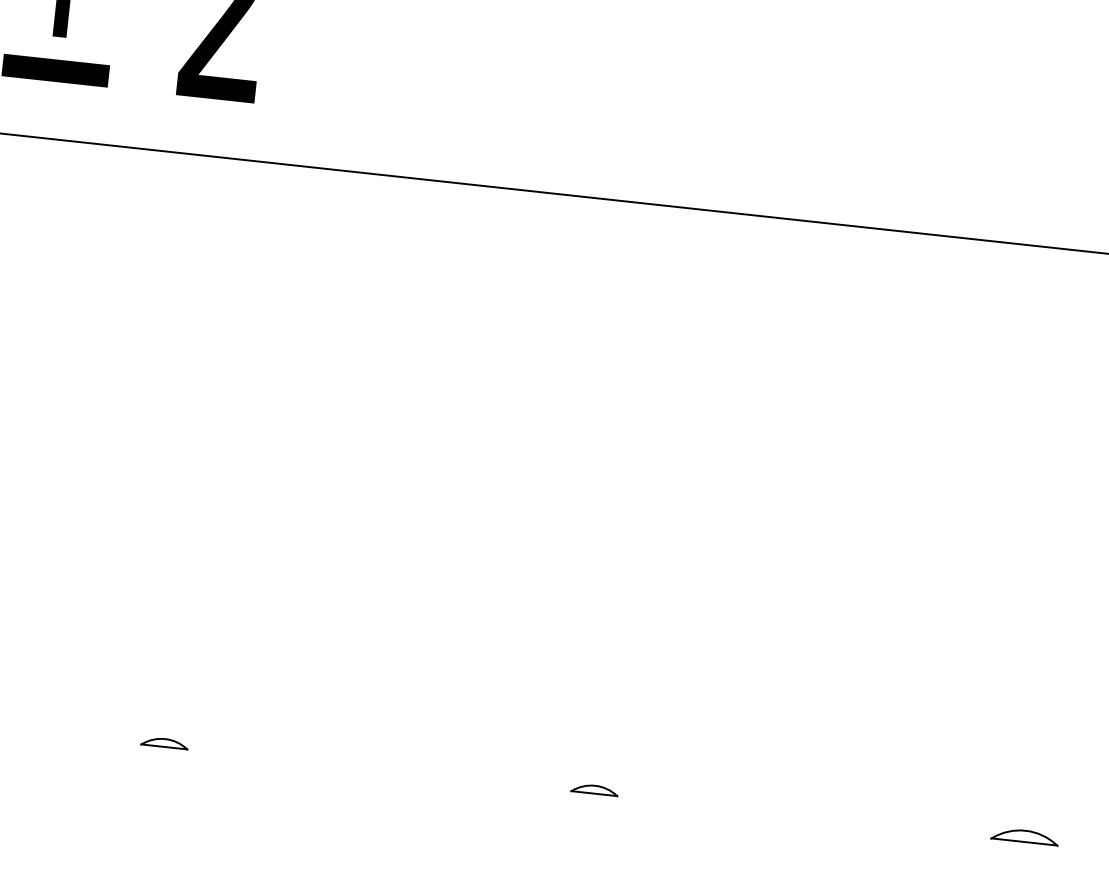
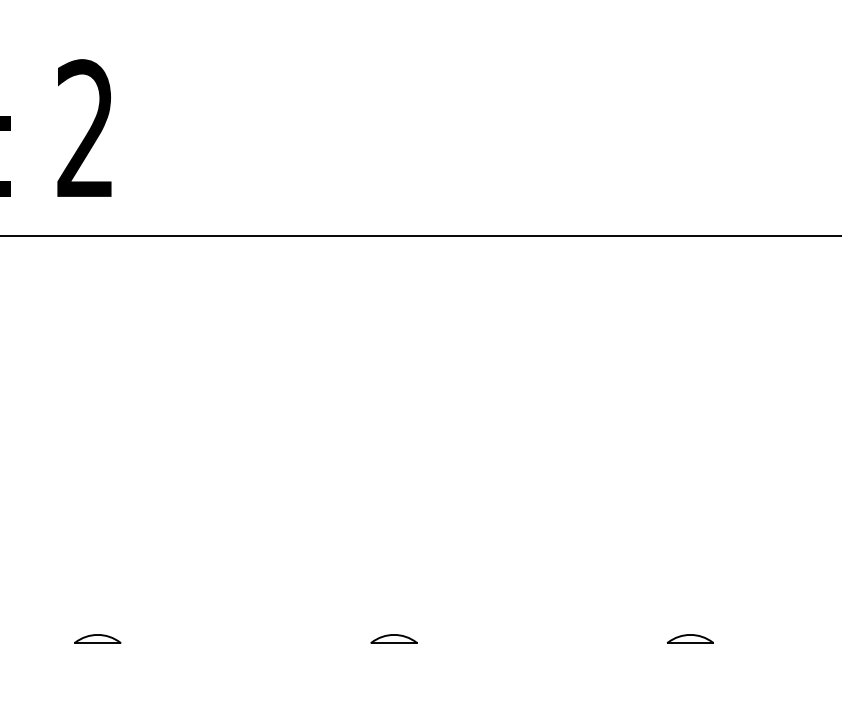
part: (164, 742) -> (97, 638), size x1.43
part: (594, 789) -> (393, 638), size x1.43

